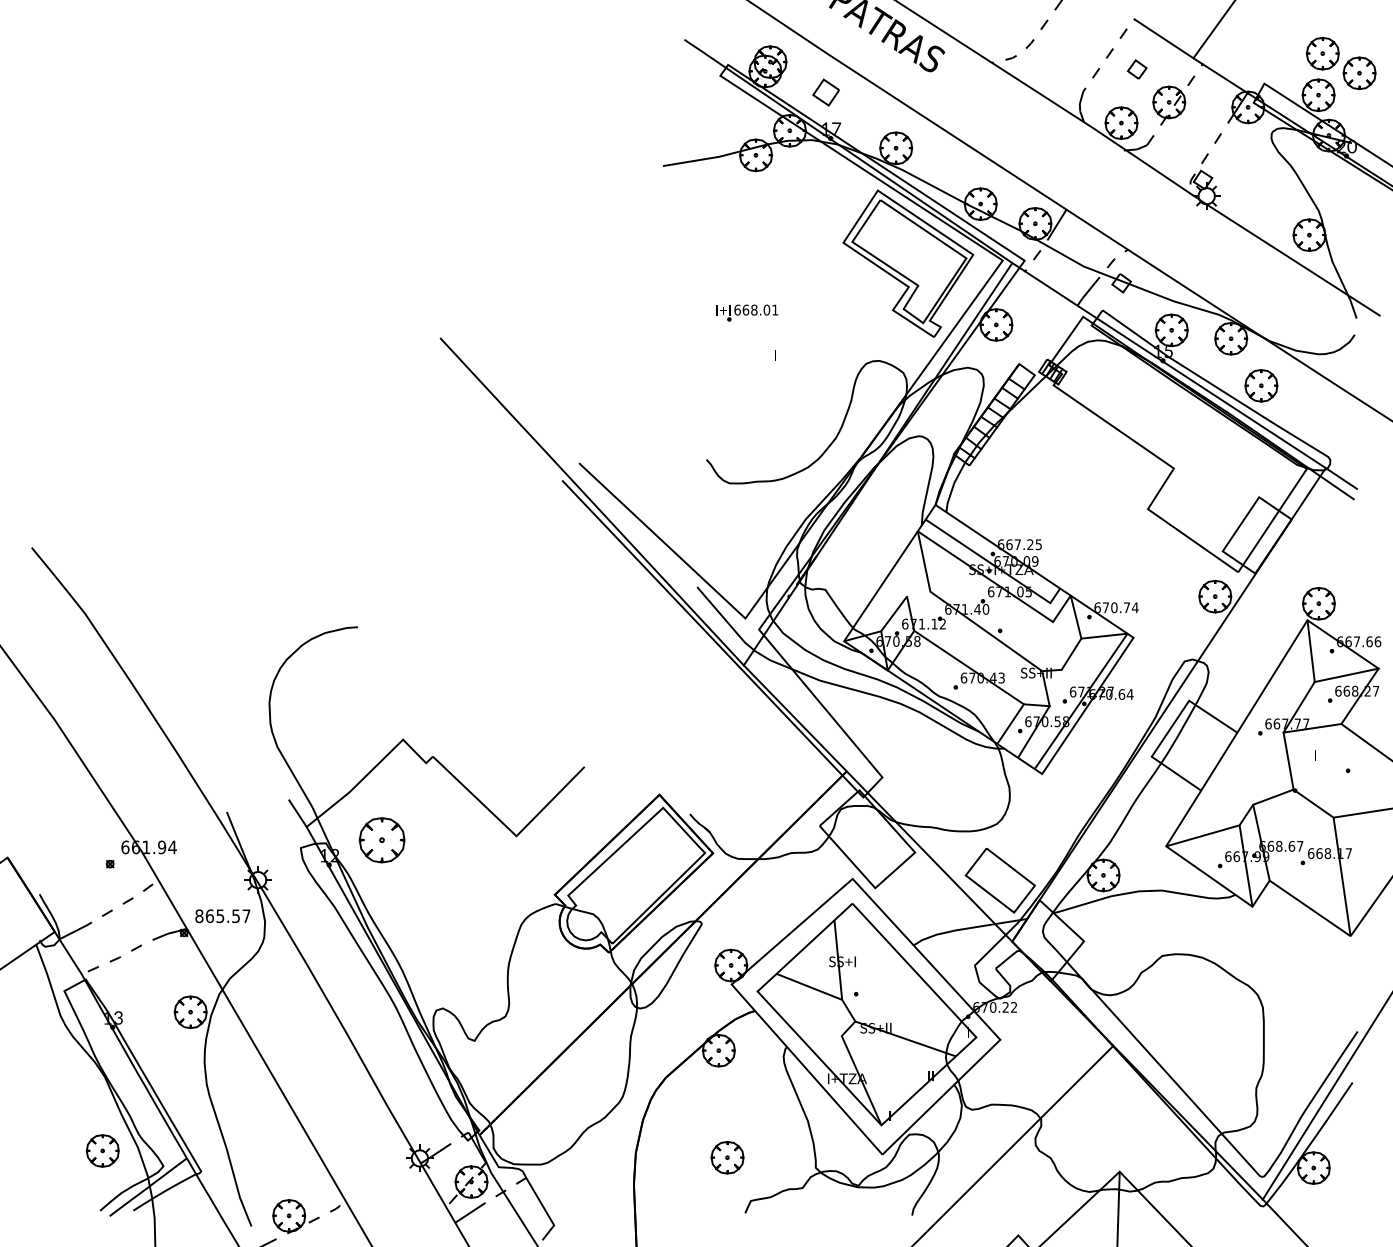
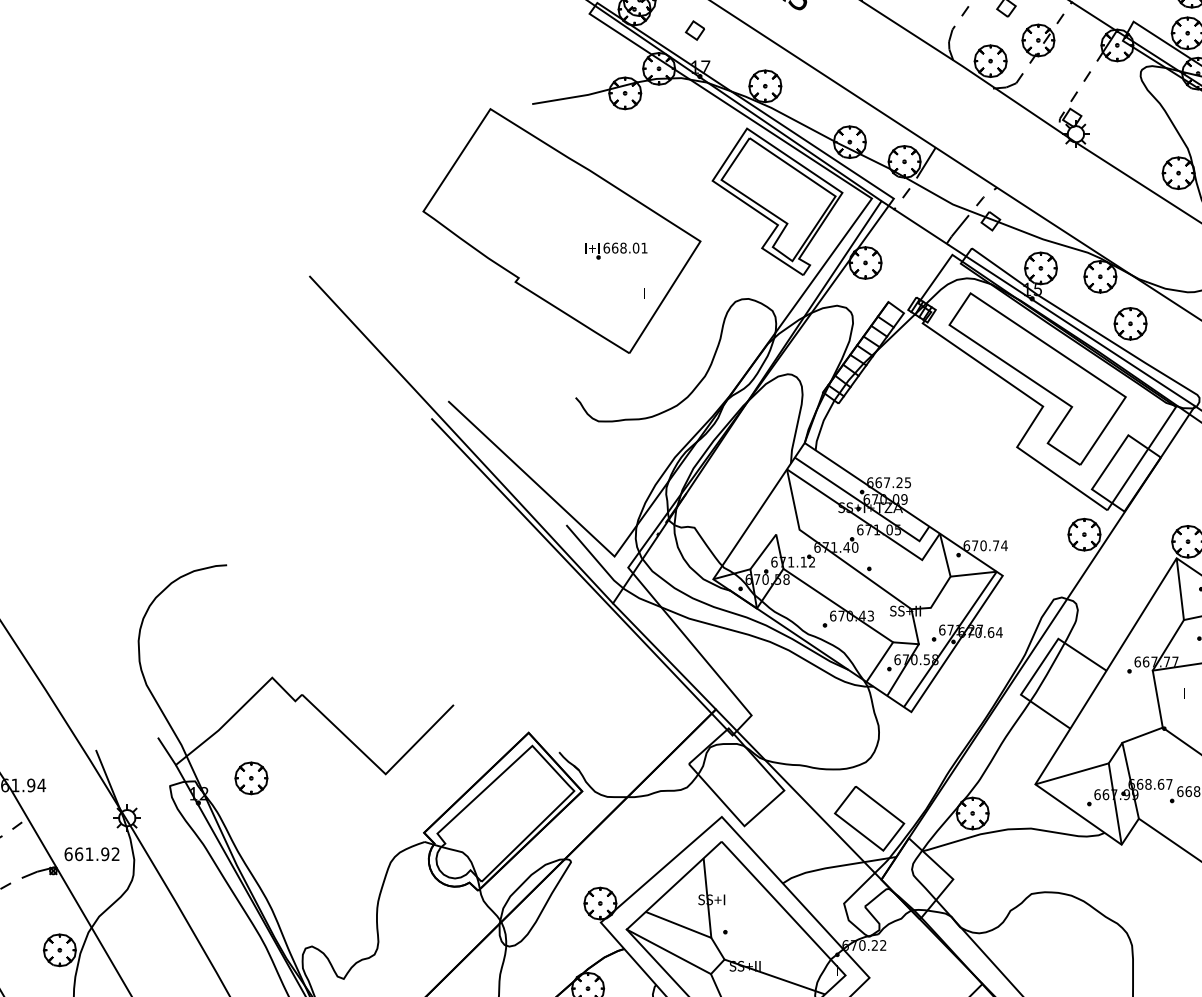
part: (825, 92) -> (694, 30), size x0.71
part: (692, 292) -> (561, 230), added
part: (1168, 440) -> (1037, 378), added
part: (382, 840) -> (251, 778), size x0.71
text: (222, 916) -> (91, 854), 865.57 -> 661.92
line: (799, 1013) -> (668, 951), added

